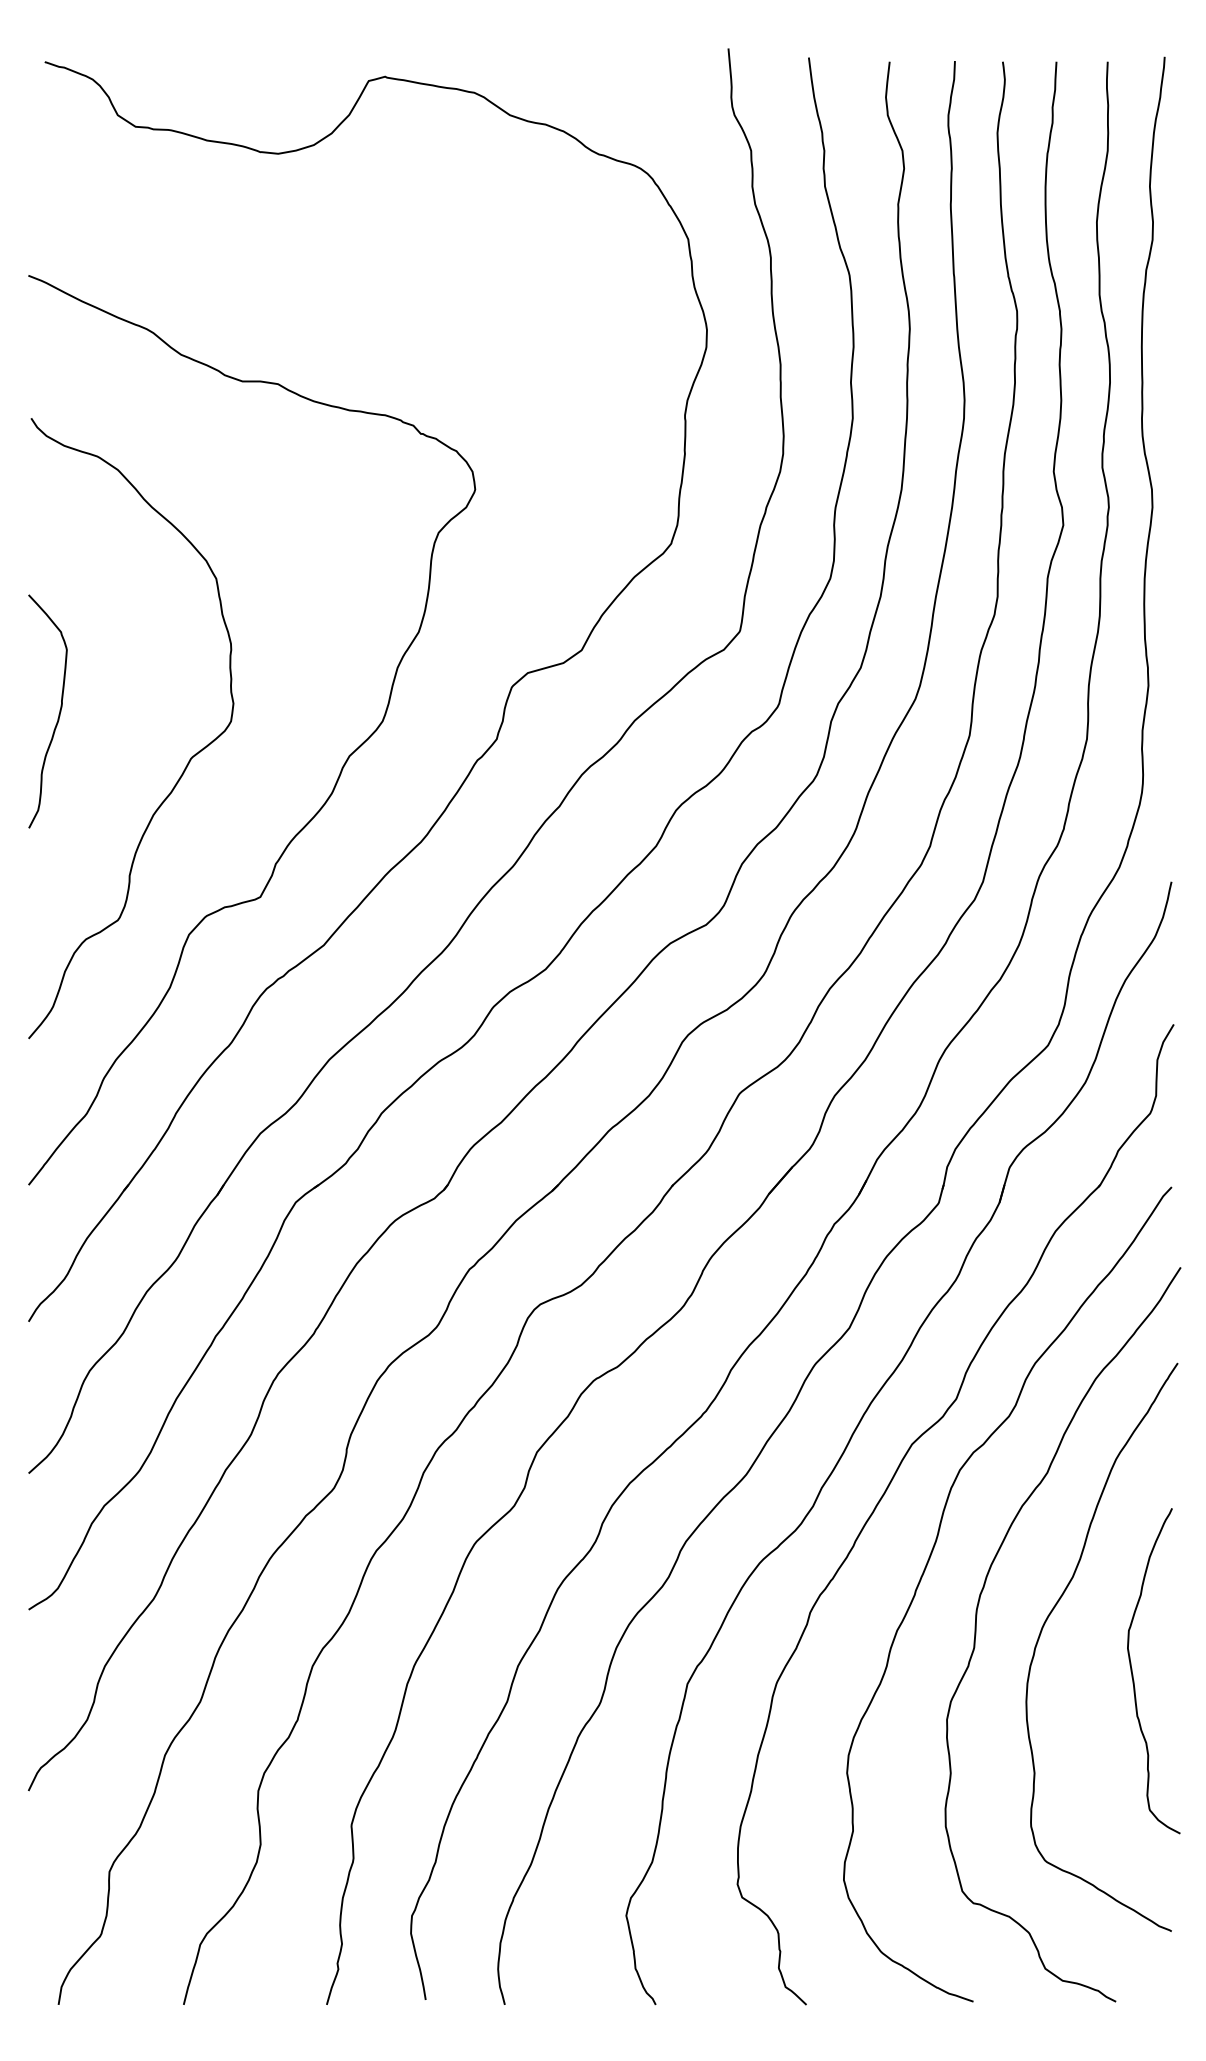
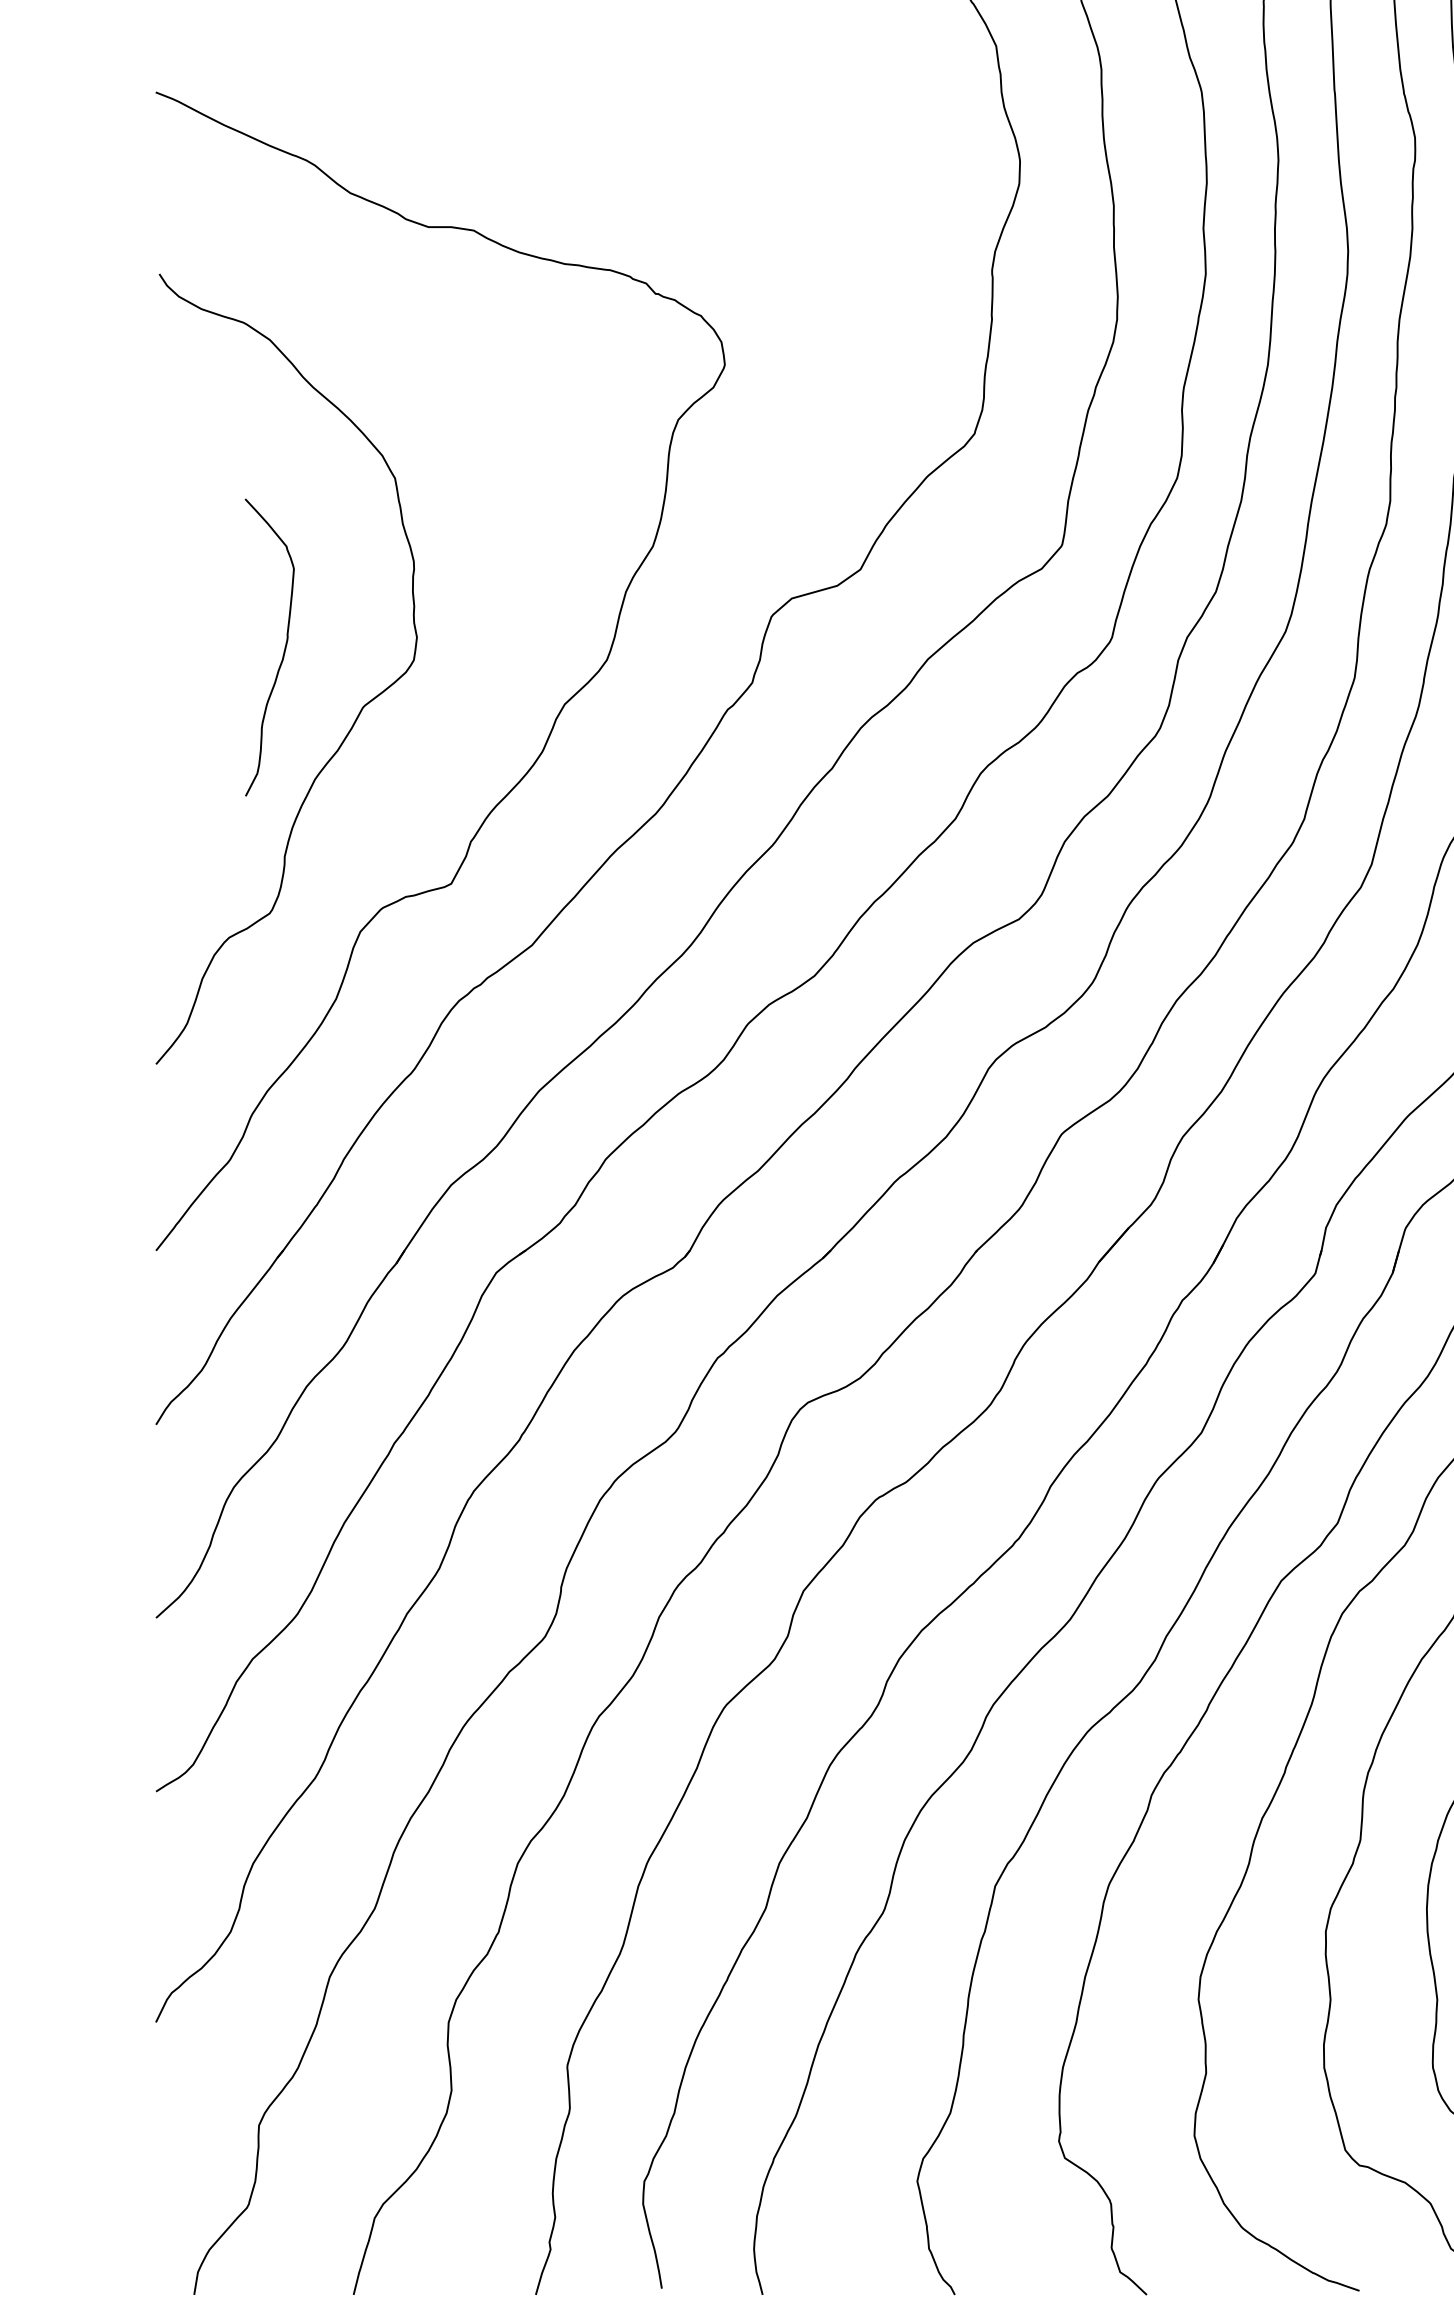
curve: (58, 714) -> (283, 651), moved

